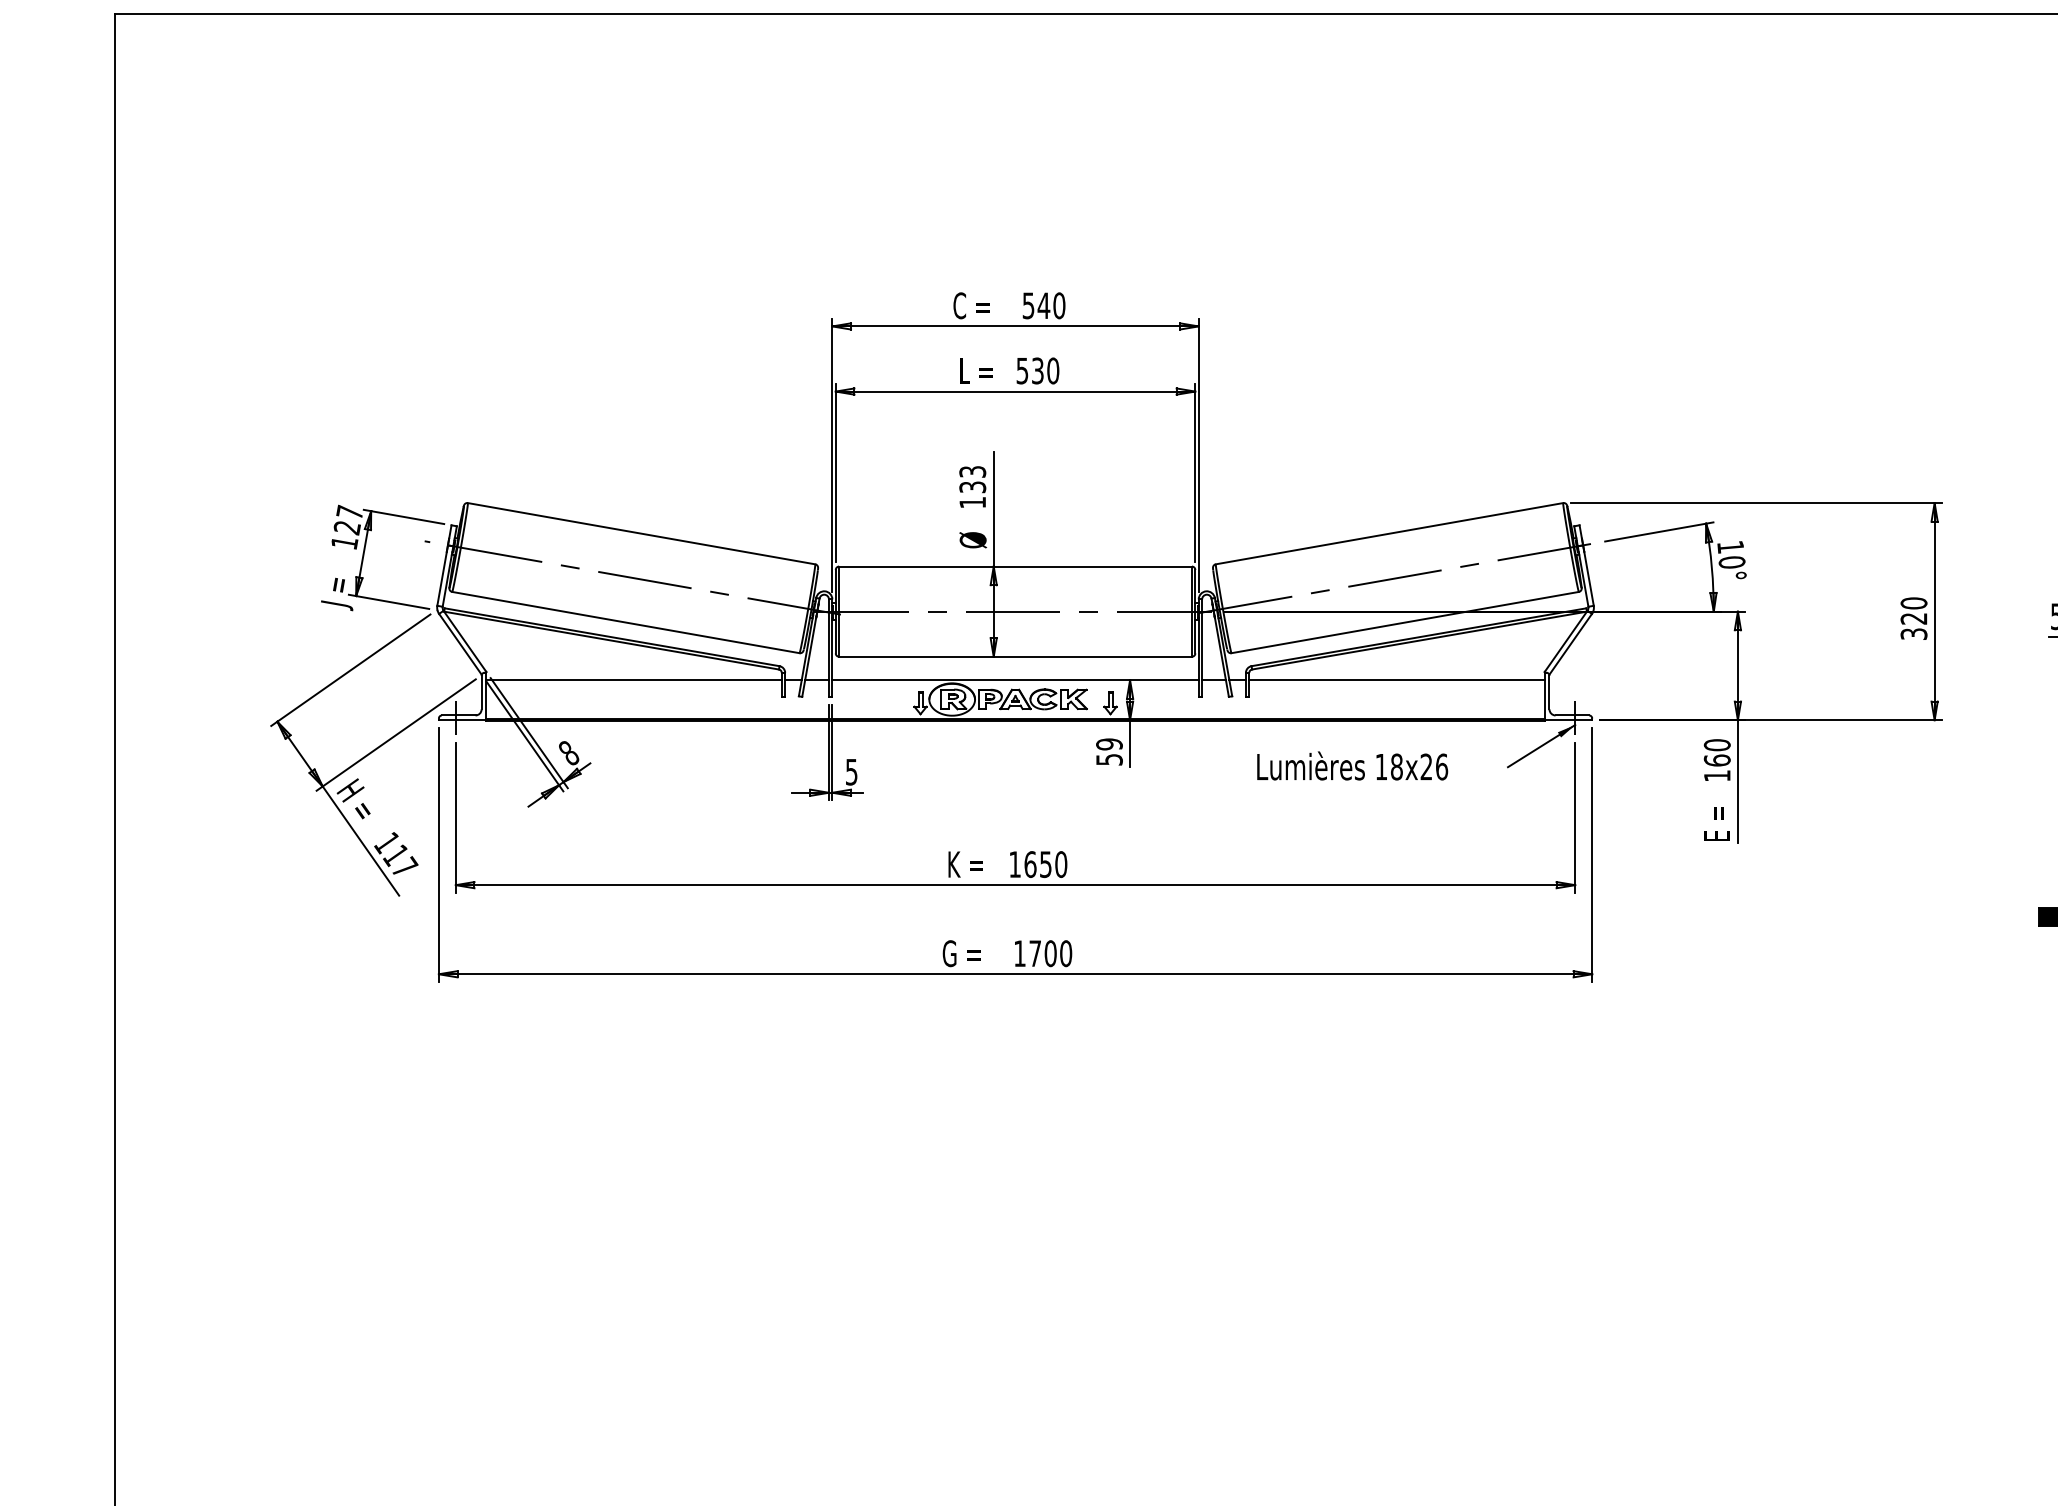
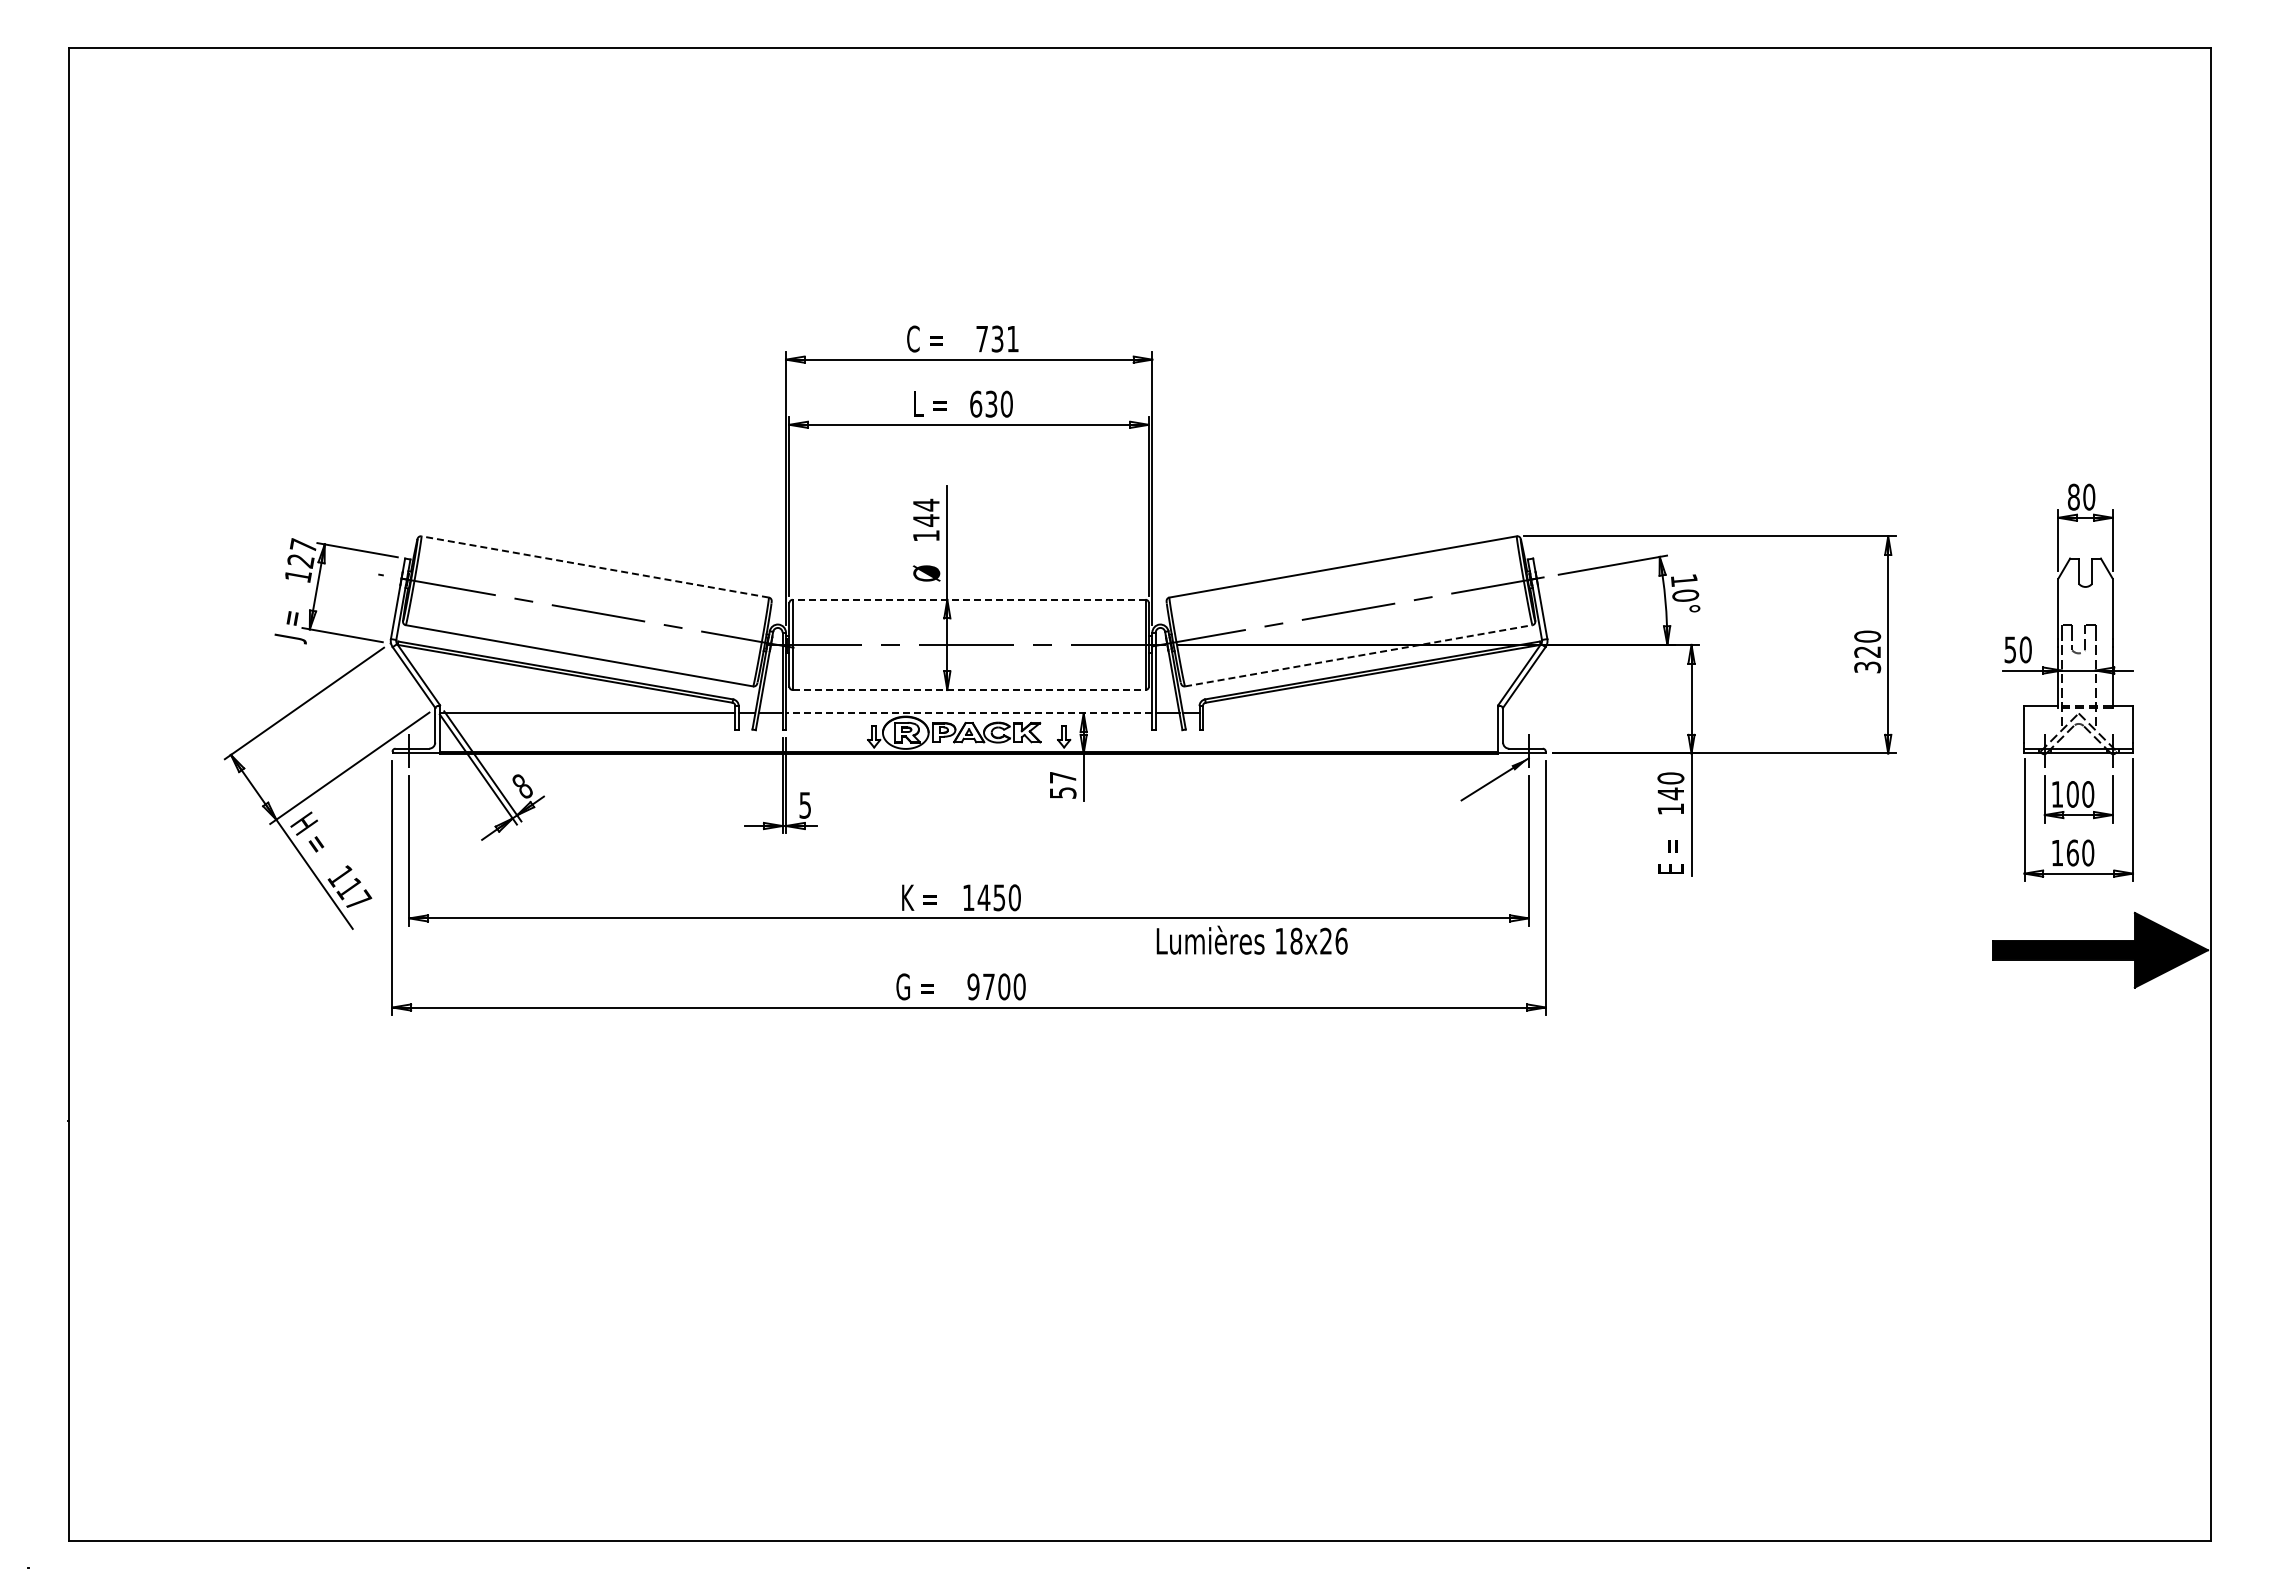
text: (1043, 305) -> (997, 338), 540 -> 731
text: (1022, 370) -> (976, 403), 530 -> 630
text: (971, 479) -> (925, 512), 133 -> 144
line: (640, 533) -> (594, 566), solid -> dashed
line: (1014, 566) -> (968, 599), solid -> dashed
line: (1405, 622) -> (1359, 655), solid -> dashed
line: (1015, 657) -> (969, 690), solid -> dashed
line: (1014, 680) -> (968, 713), solid -> dashed
line: (1396, 680) -> (1350, 713), removed
text: (1108, 744) -> (1062, 777), 59 -> 57
text: (1716, 760) -> (1670, 793), 160 -> 140
text: (1351, 765) -> (1251, 939), moved
text: (1029, 864) -> (983, 897), 1650 -> 1450
text: (1019, 953) -> (973, 986), 1700 -> 9700

